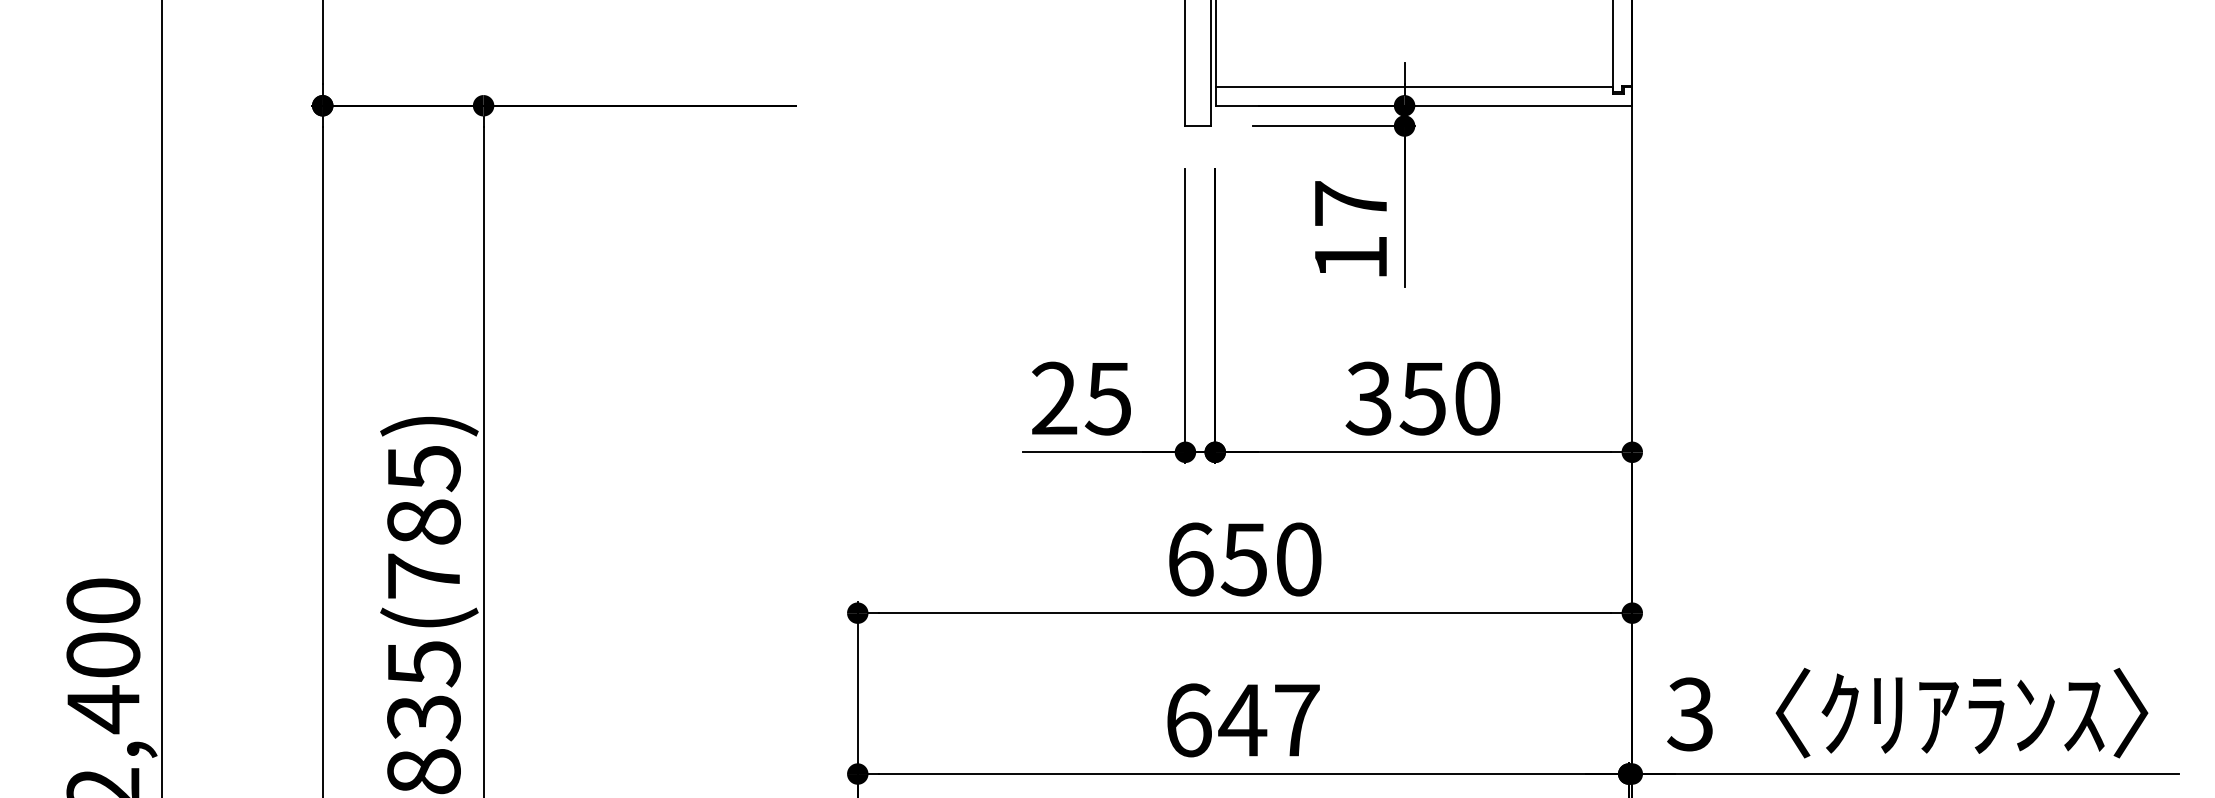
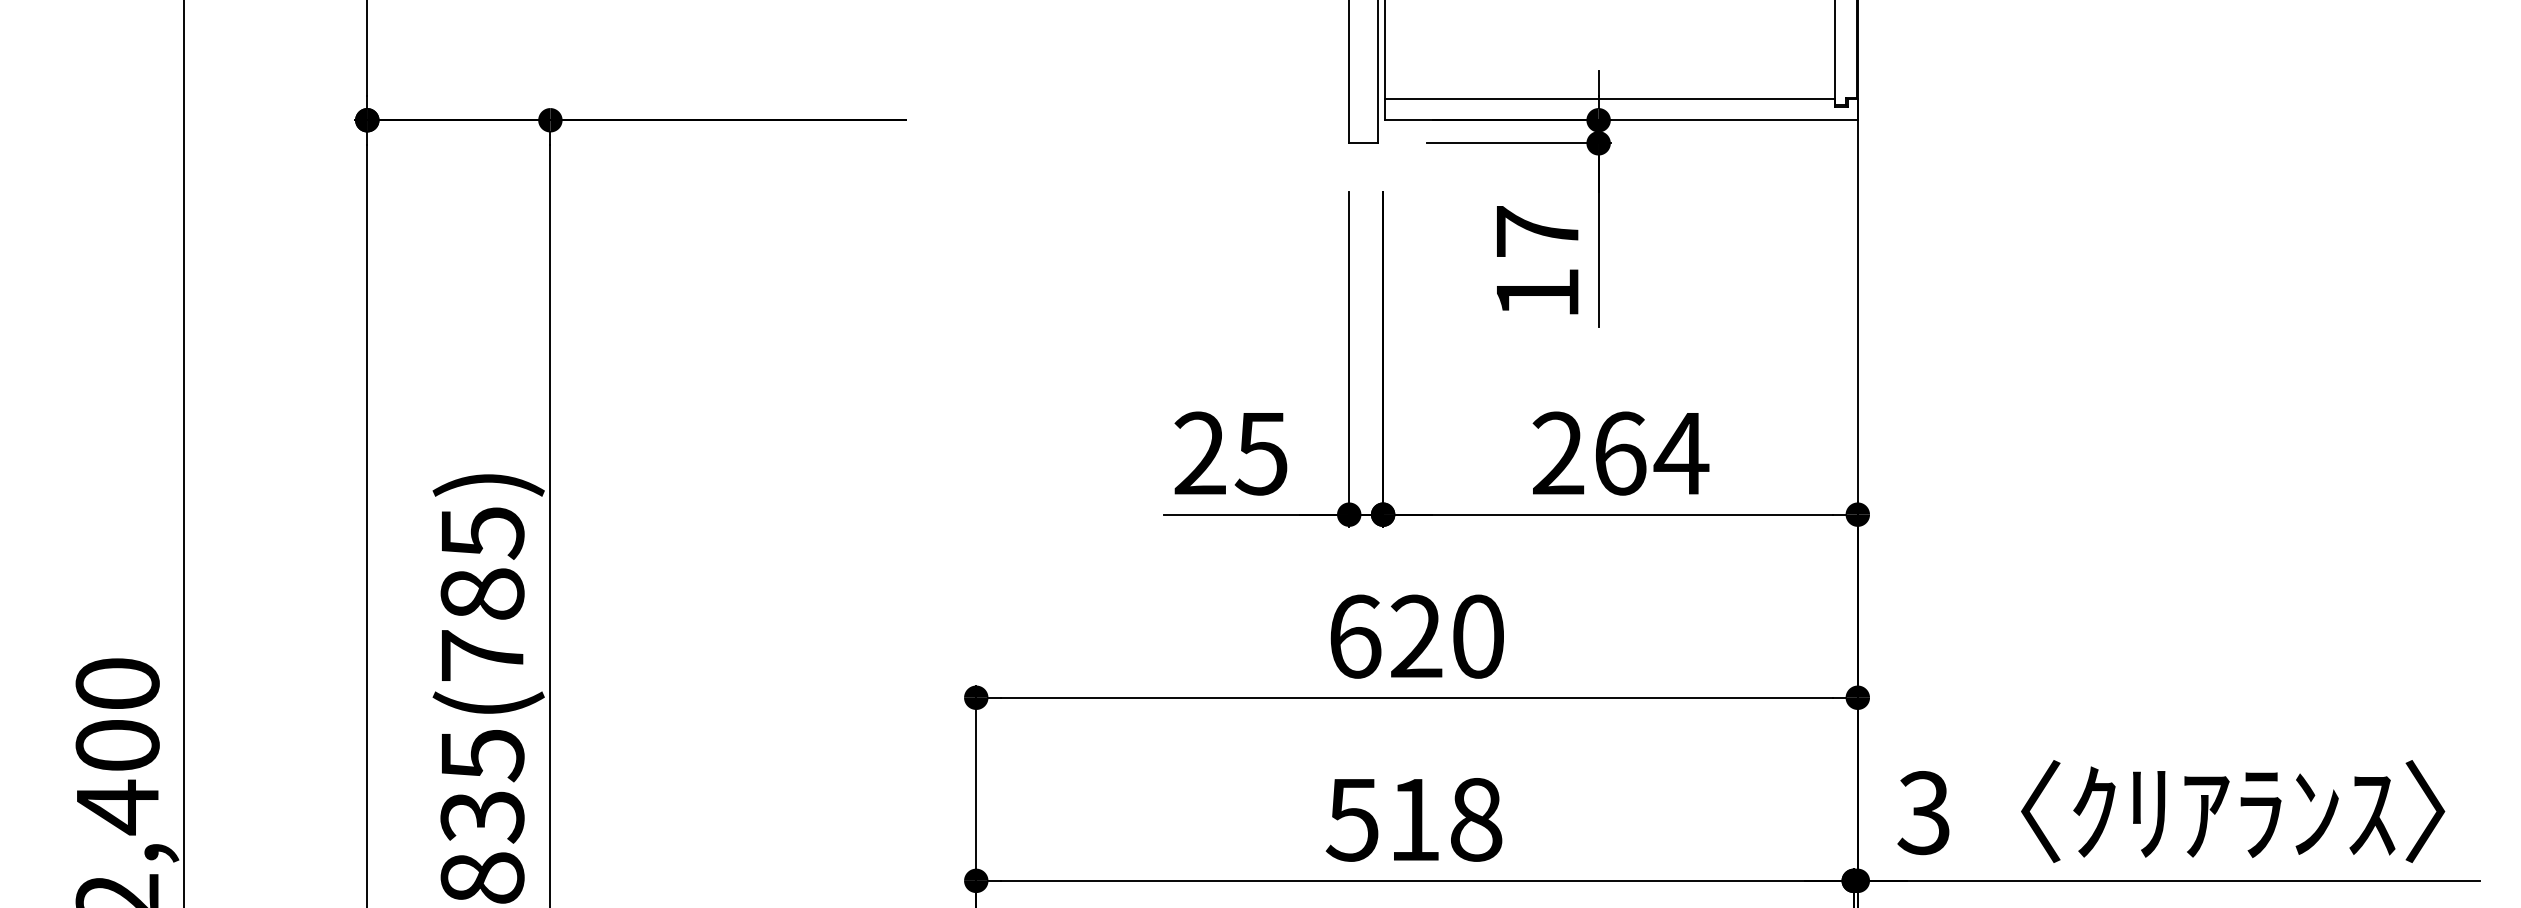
text: (1423, 398) -> (1620, 453), 350 -> 264
text: (1243, 559) -> (1415, 636), 650 -> 620
text: (1241, 720) -> (1413, 819), 647 -> 518

